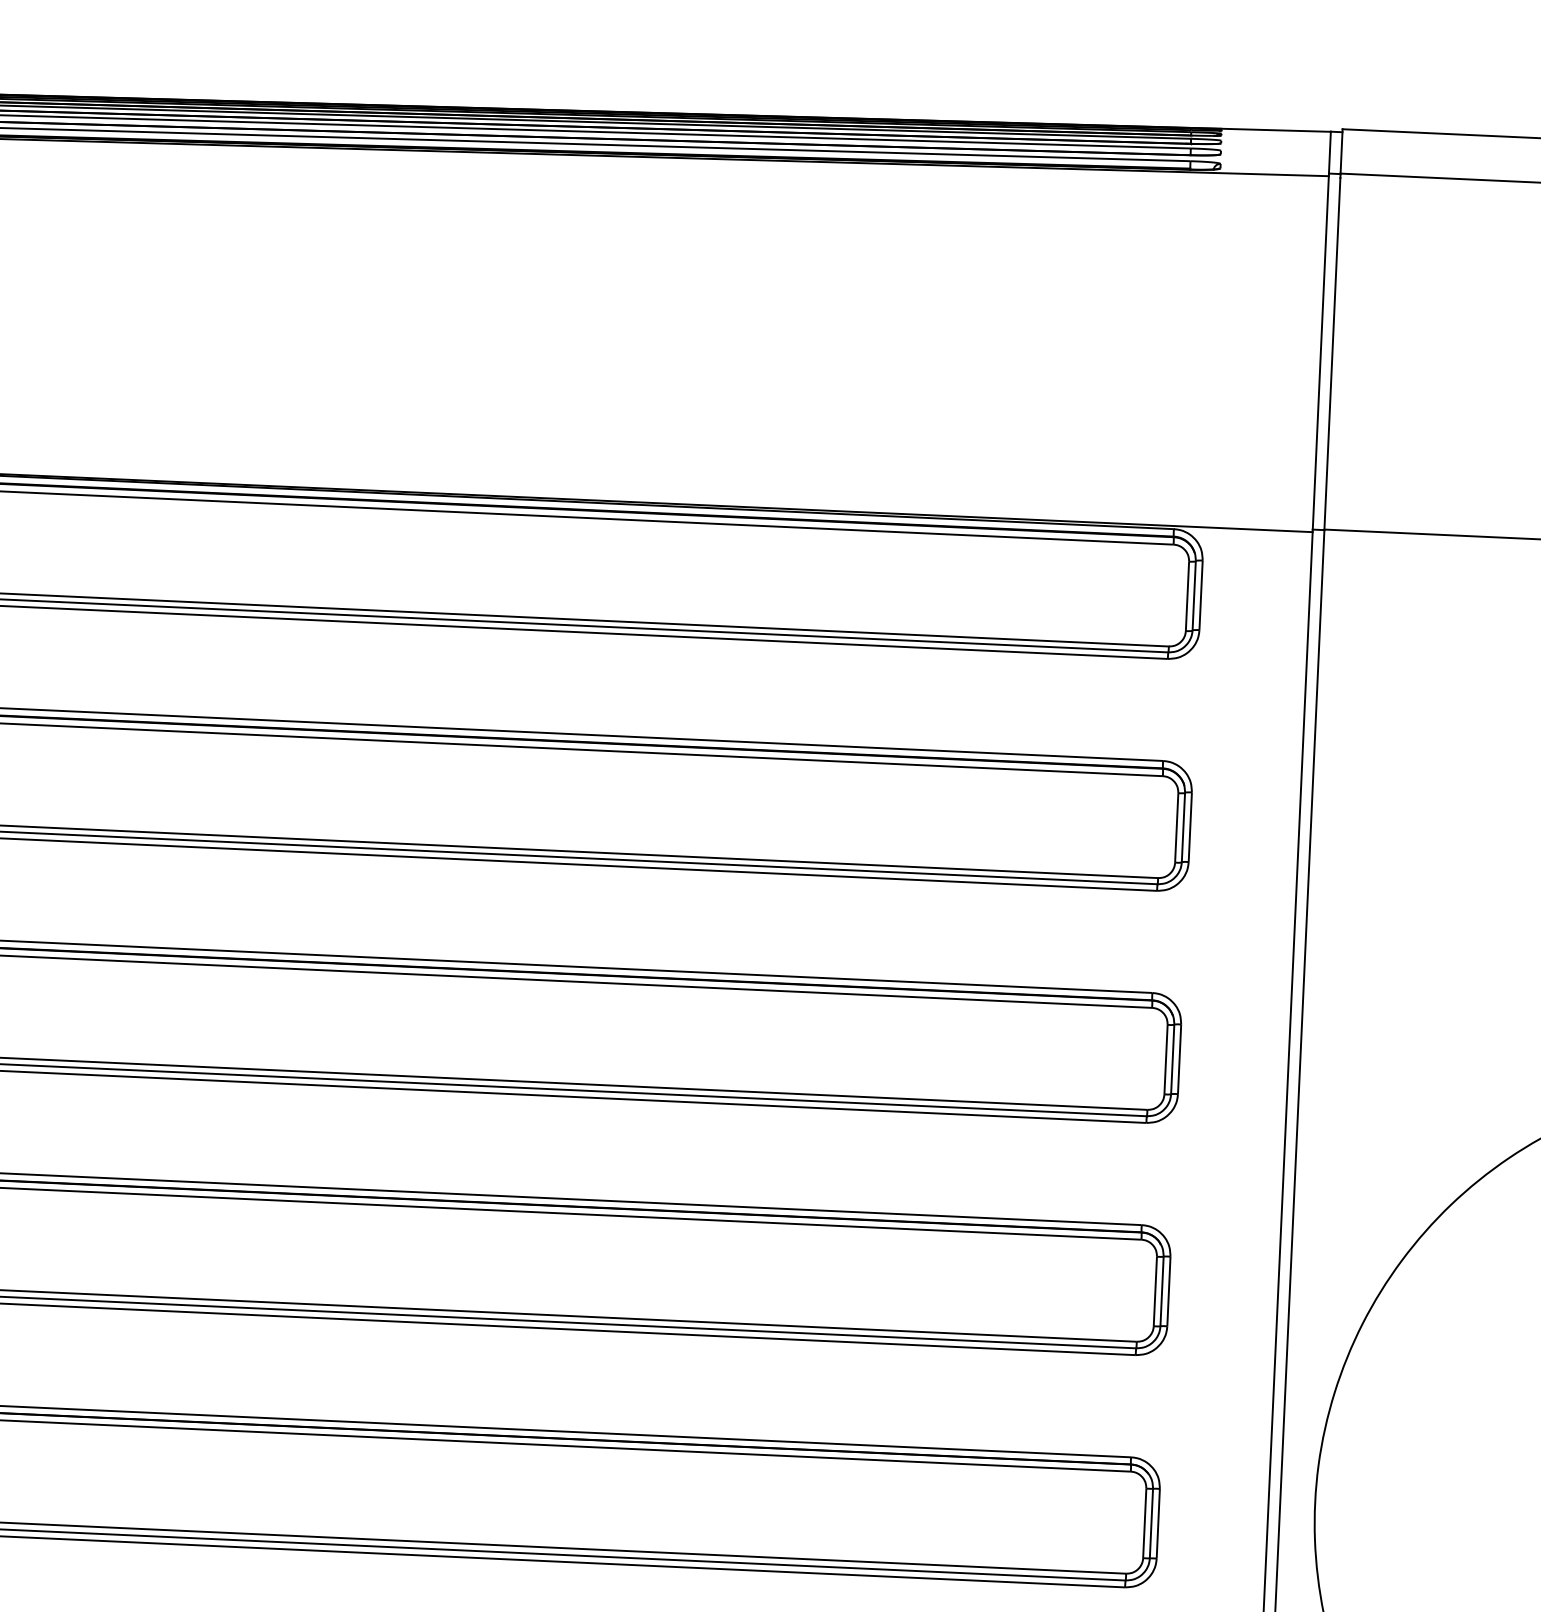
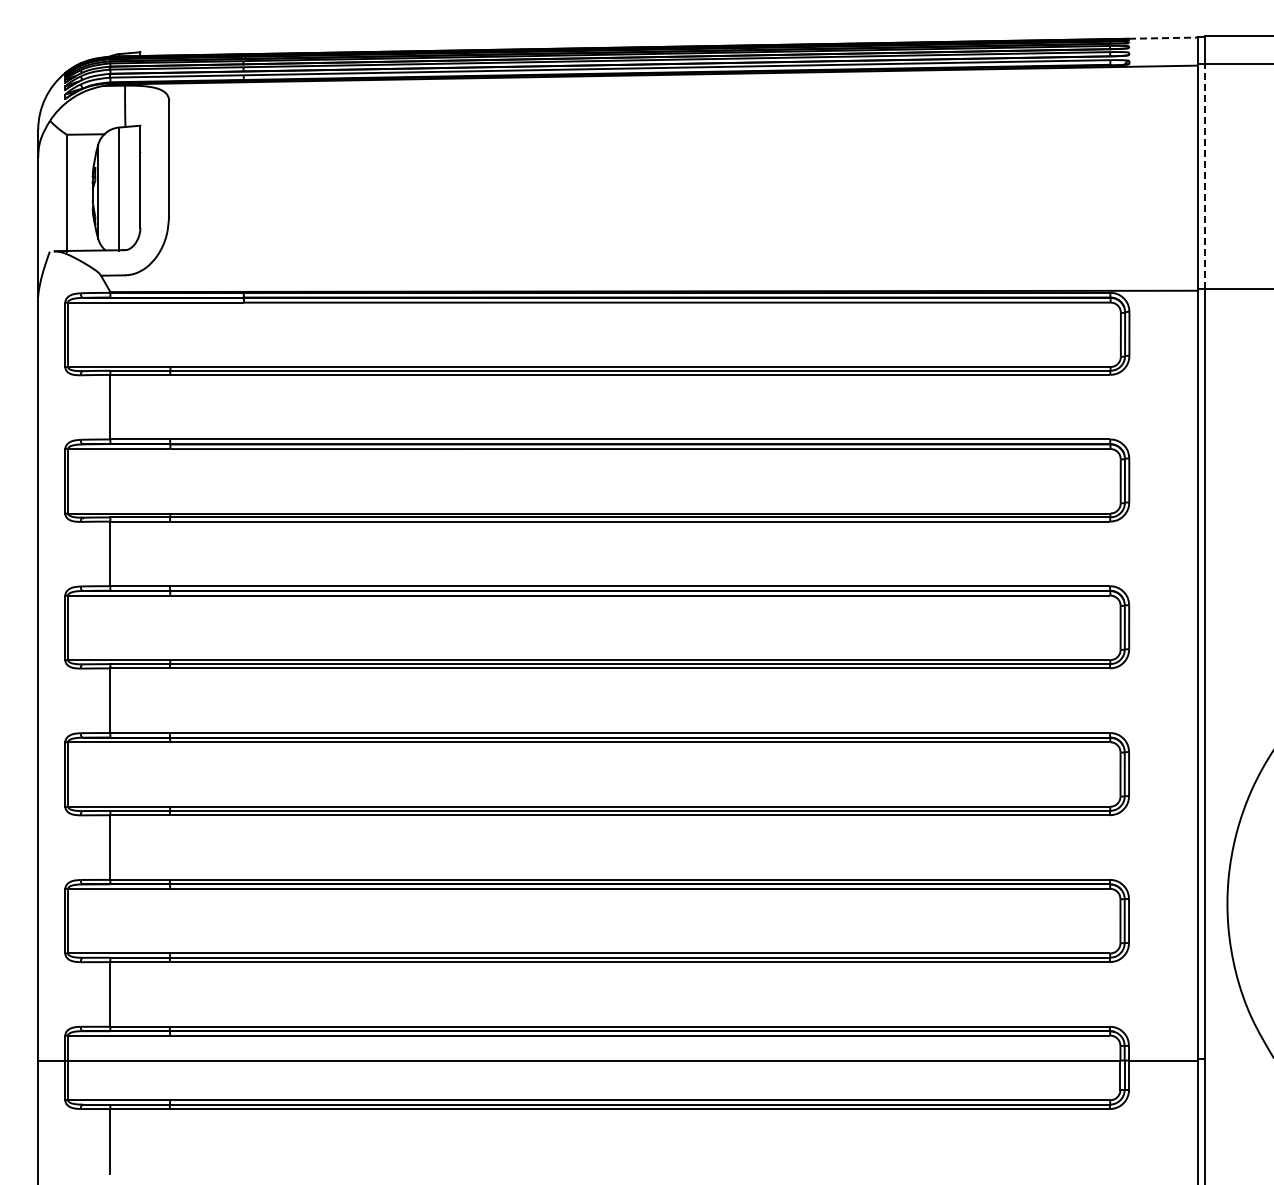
line: (1276, 130) -> (1163, 38), solid -> dashed
line: (1332, 353) -> (1205, 177), solid -> dashed

